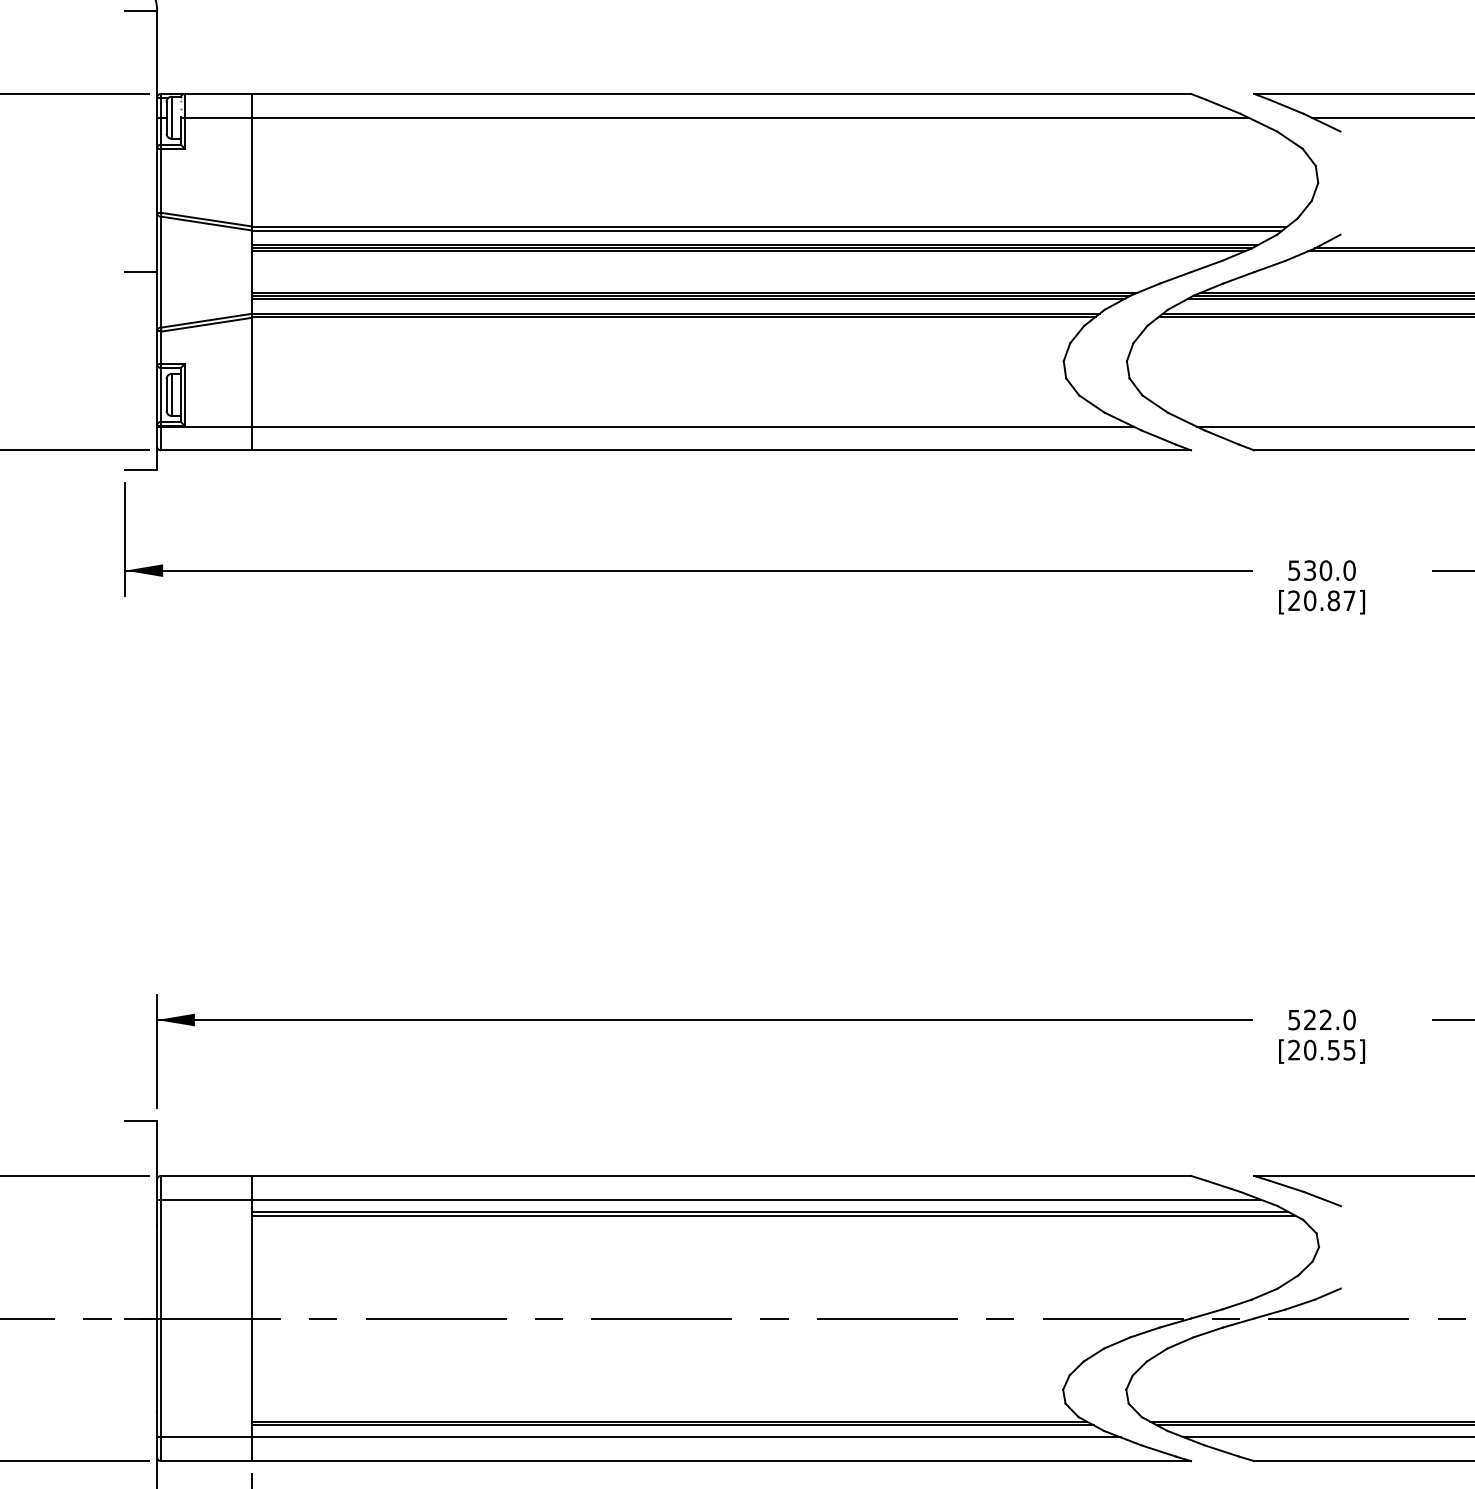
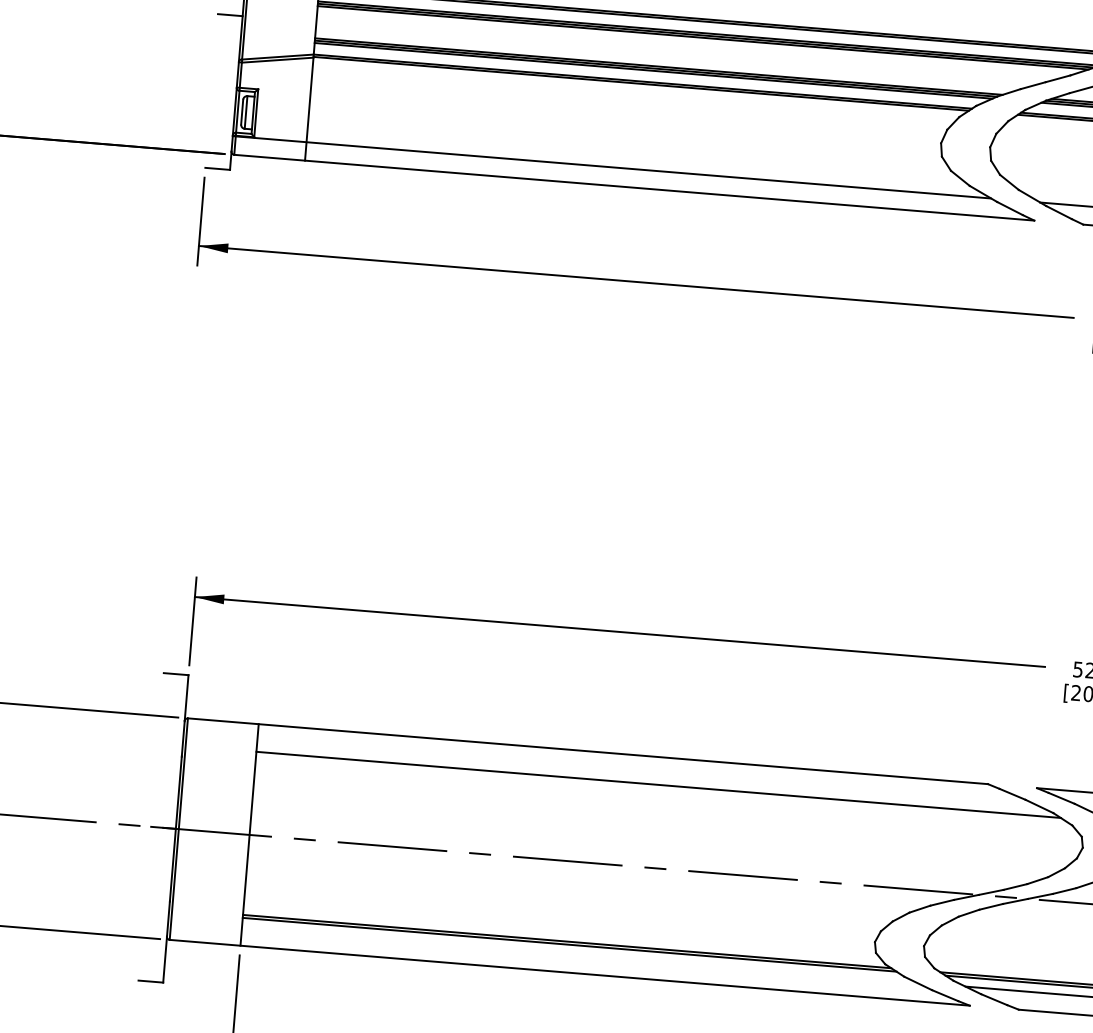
line: (709, 1199) -> (612, 771), removed
line: (773, 1215) -> (661, 788), removed
line: (638, 1437) -> (542, 952), removed

